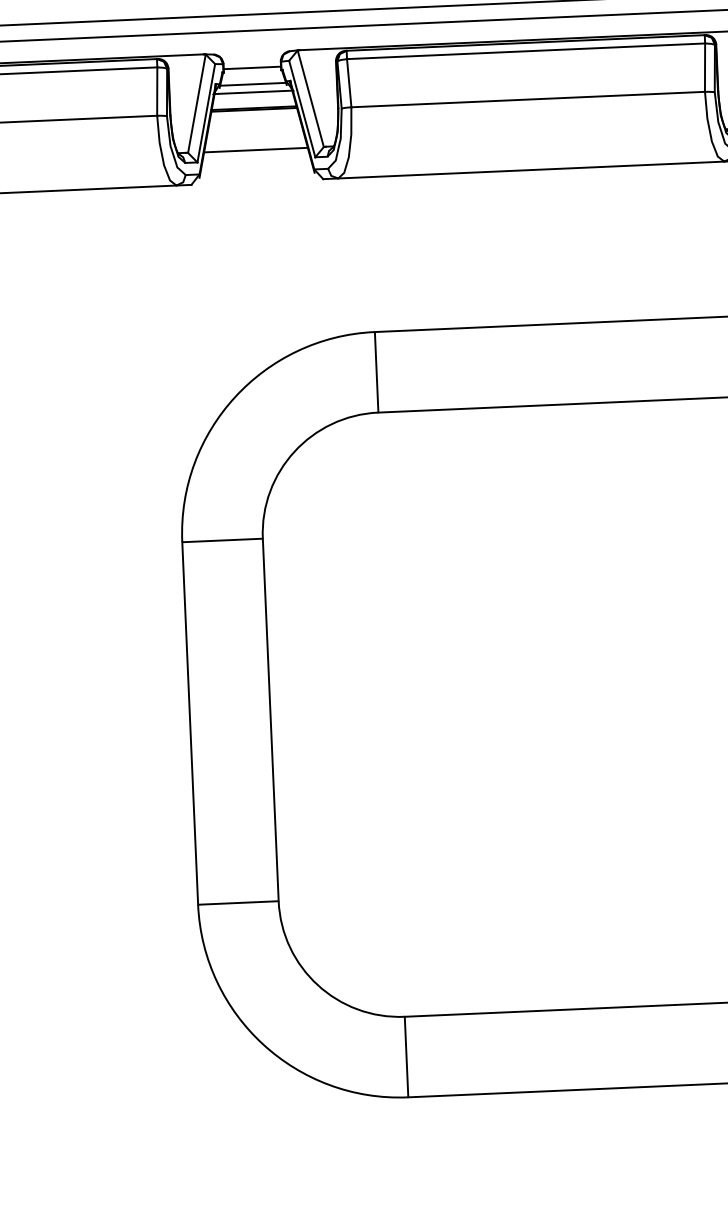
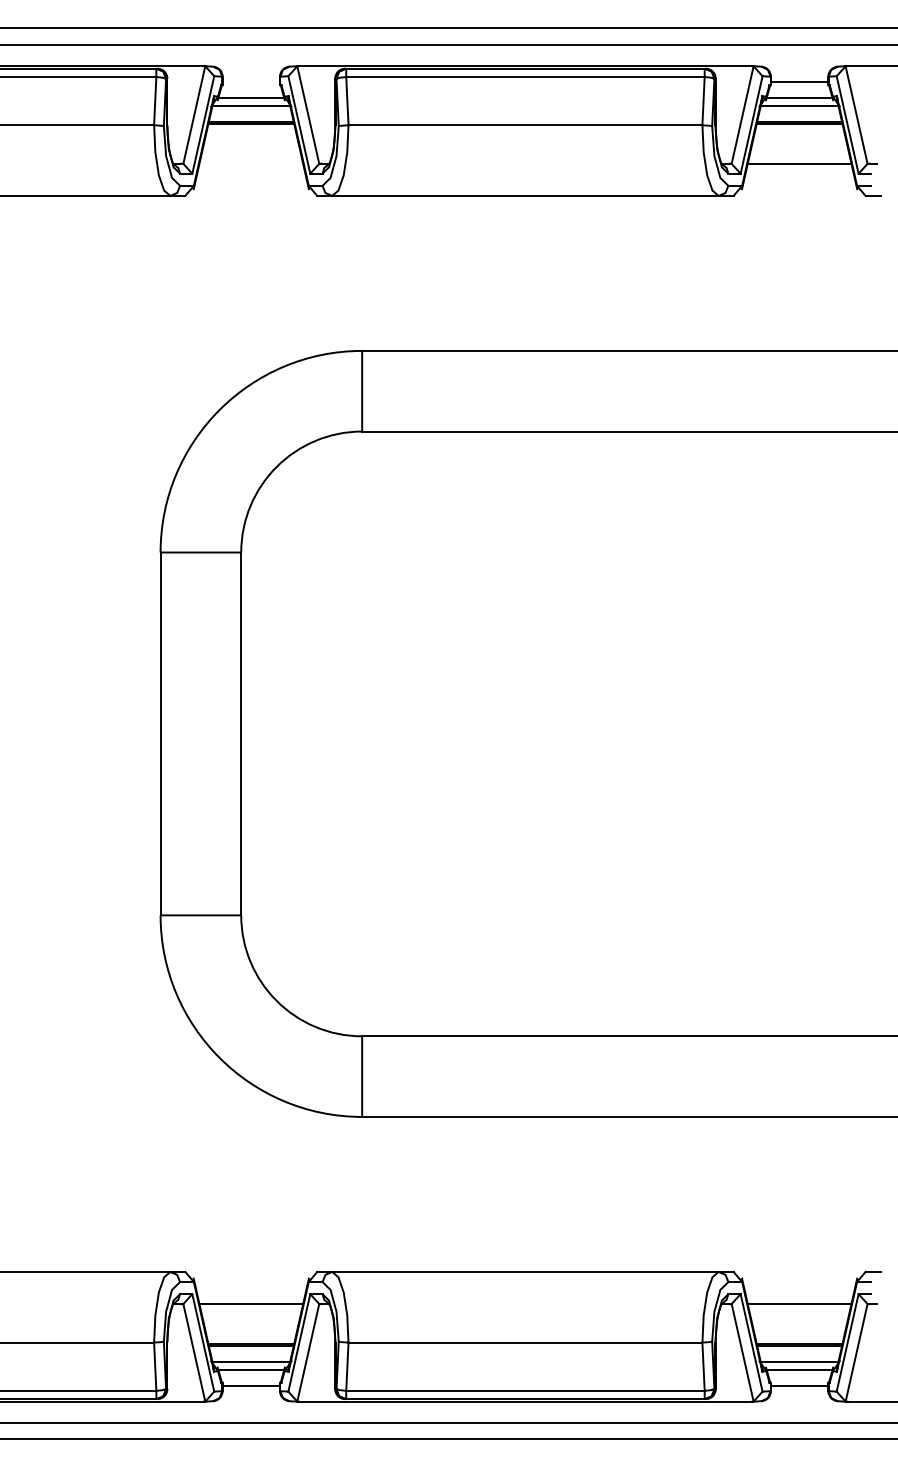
line: (252, 67) -> (251, 81), removed
line: (256, 149) -> (251, 163), removed

